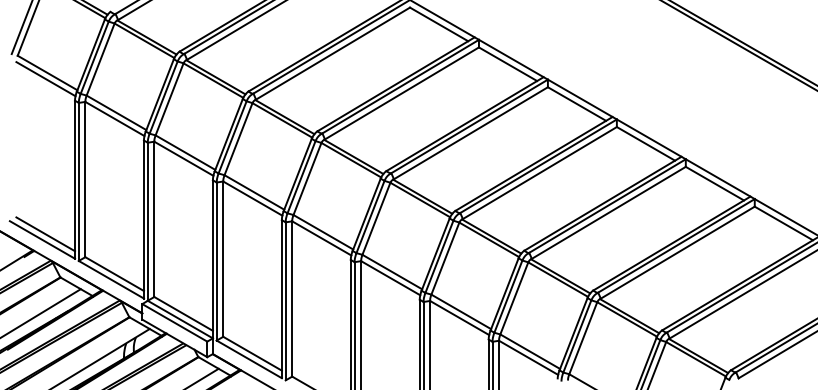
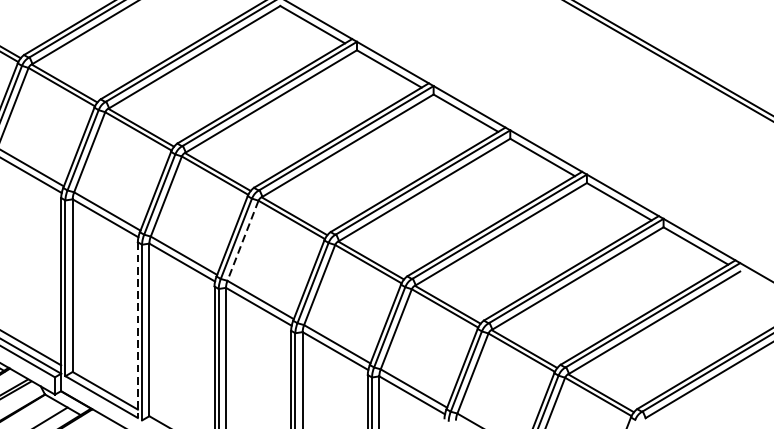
line: (376, 218) -> (243, 240), solid -> dashed
line: (281, 299) -> (137, 330), solid -> dashed

